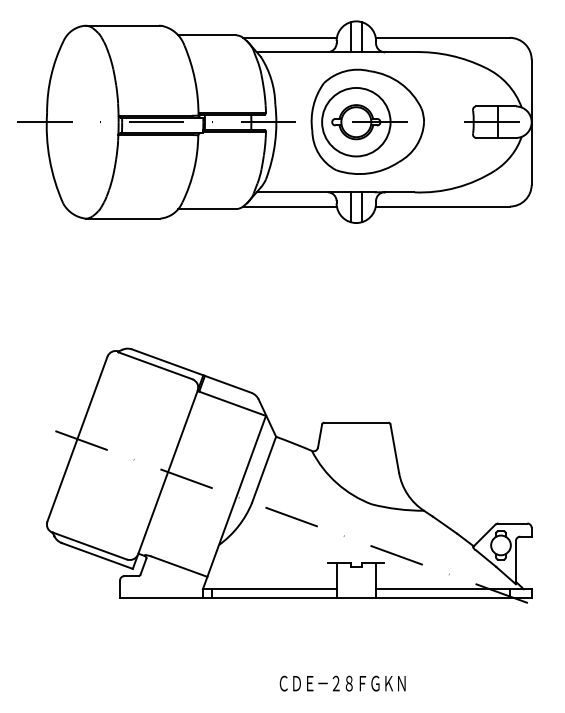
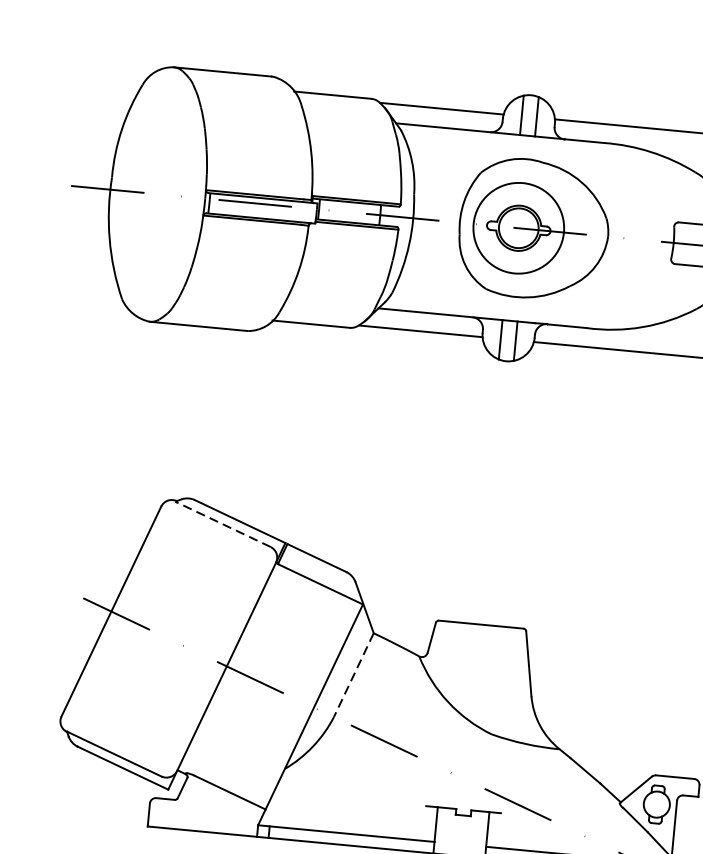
line: (155, 365) -> (223, 524), solid -> dashed
line: (263, 470) -> (352, 676), solid -> dashed

